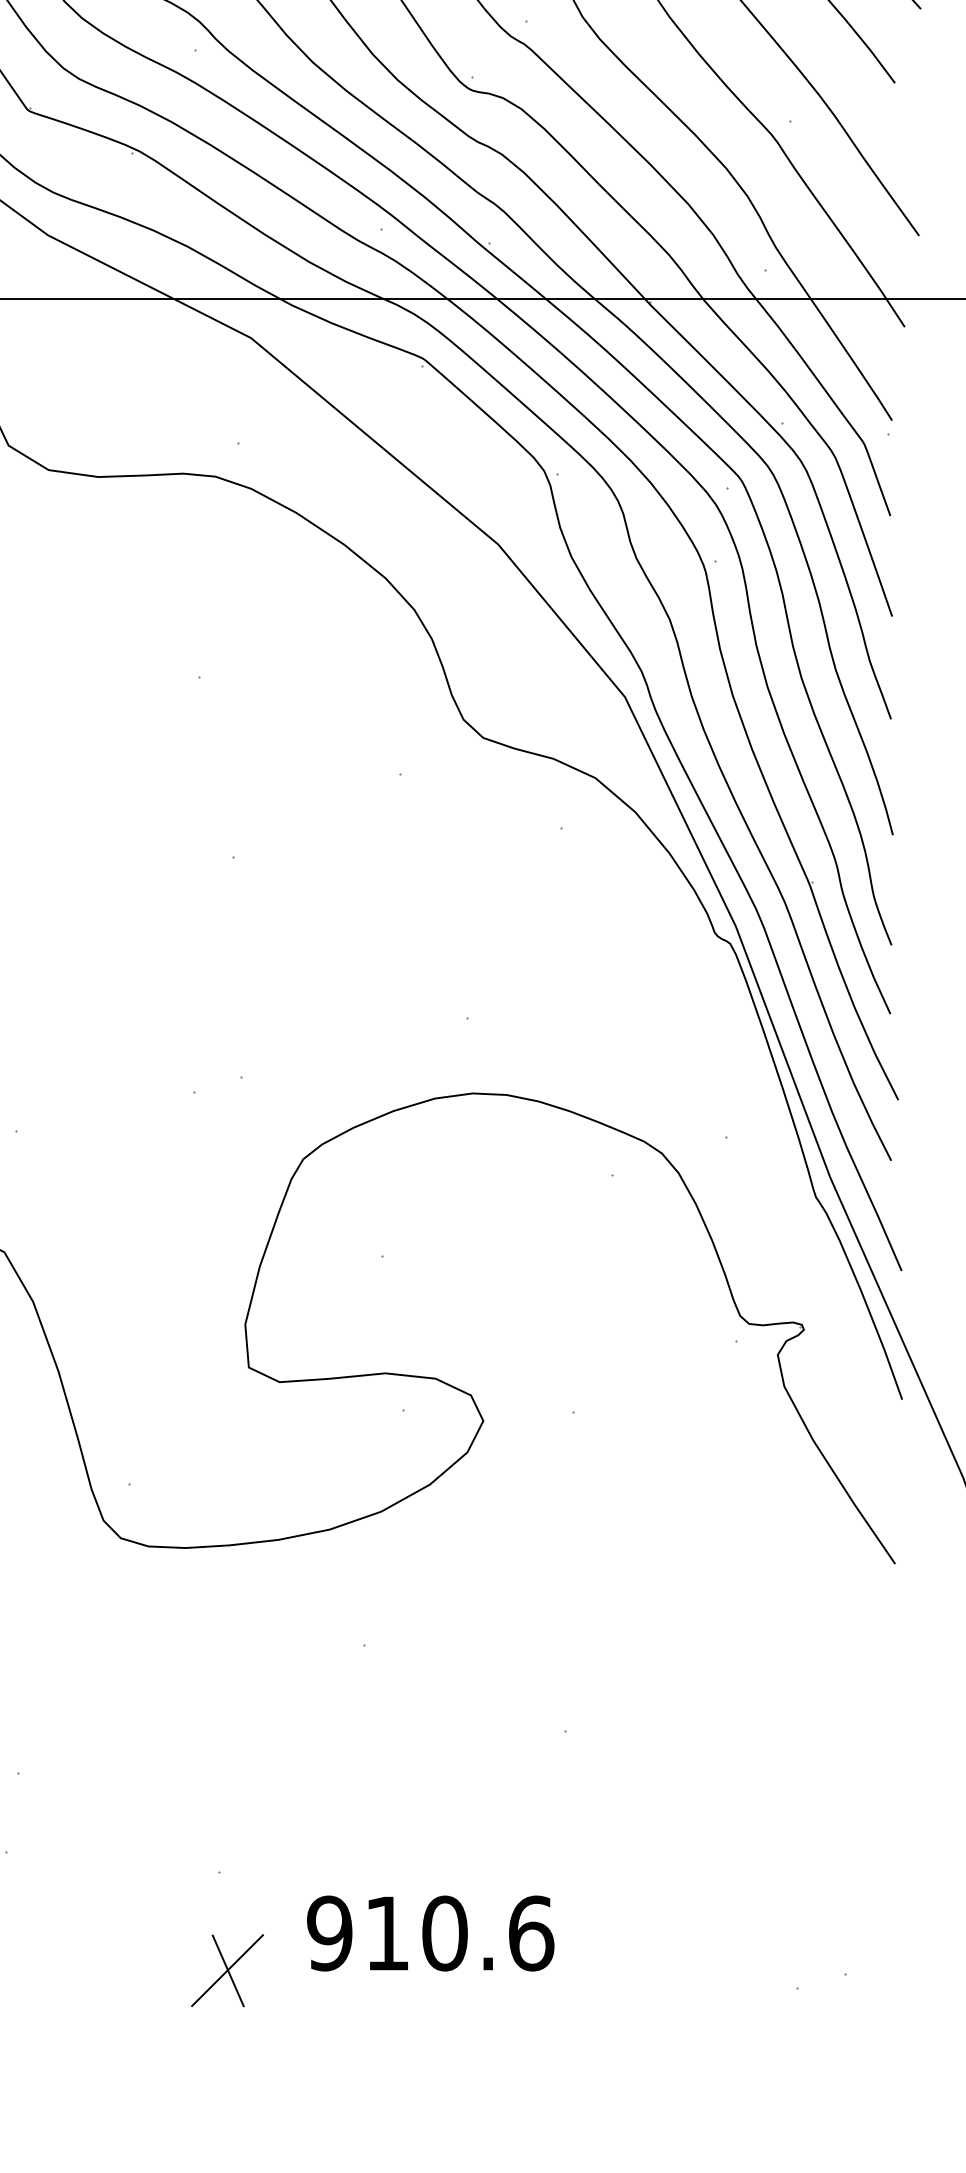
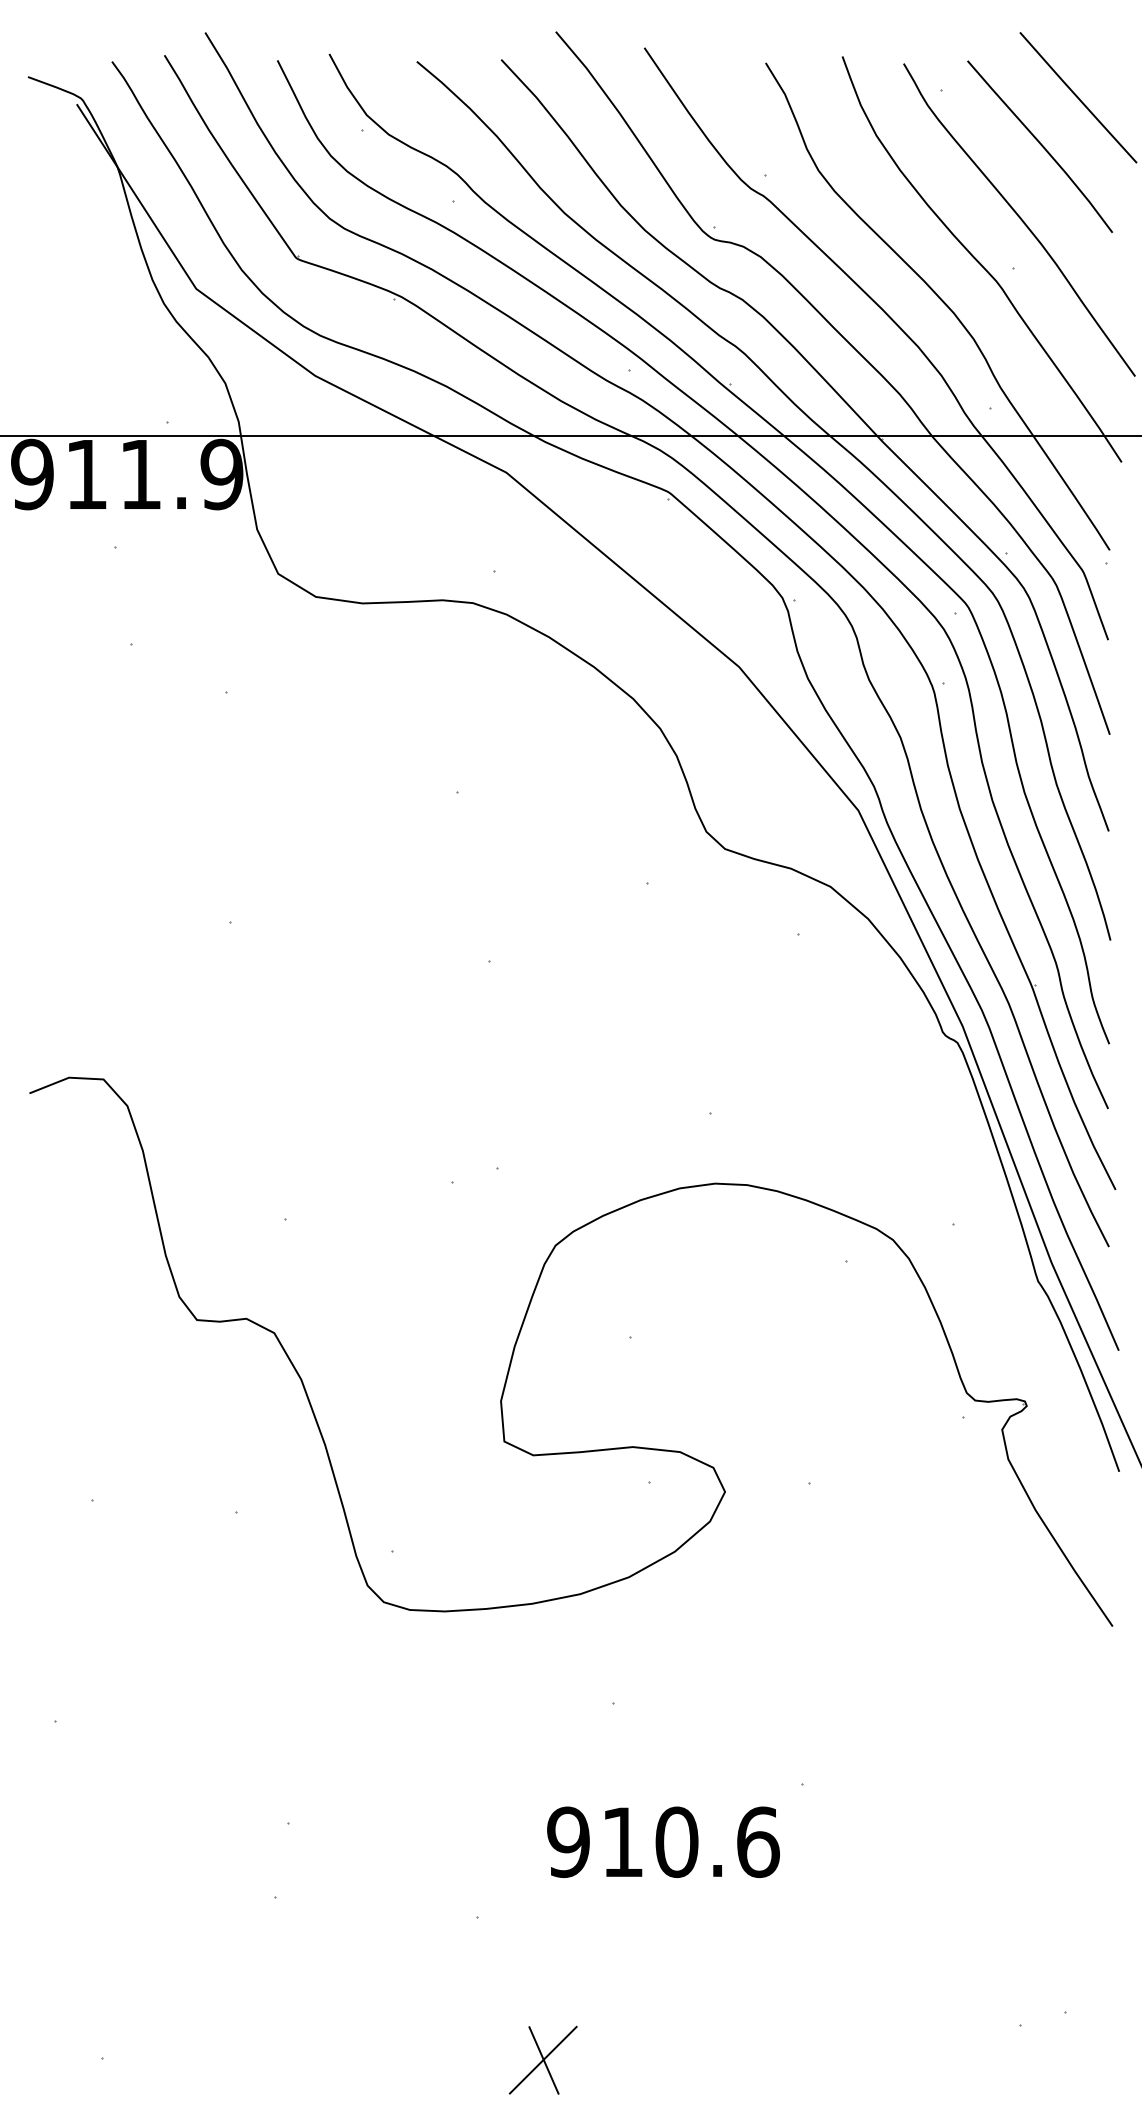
text: (430, 1932) -> (663, 1841), moved
part: (226, 1969) -> (542, 2059), moved

